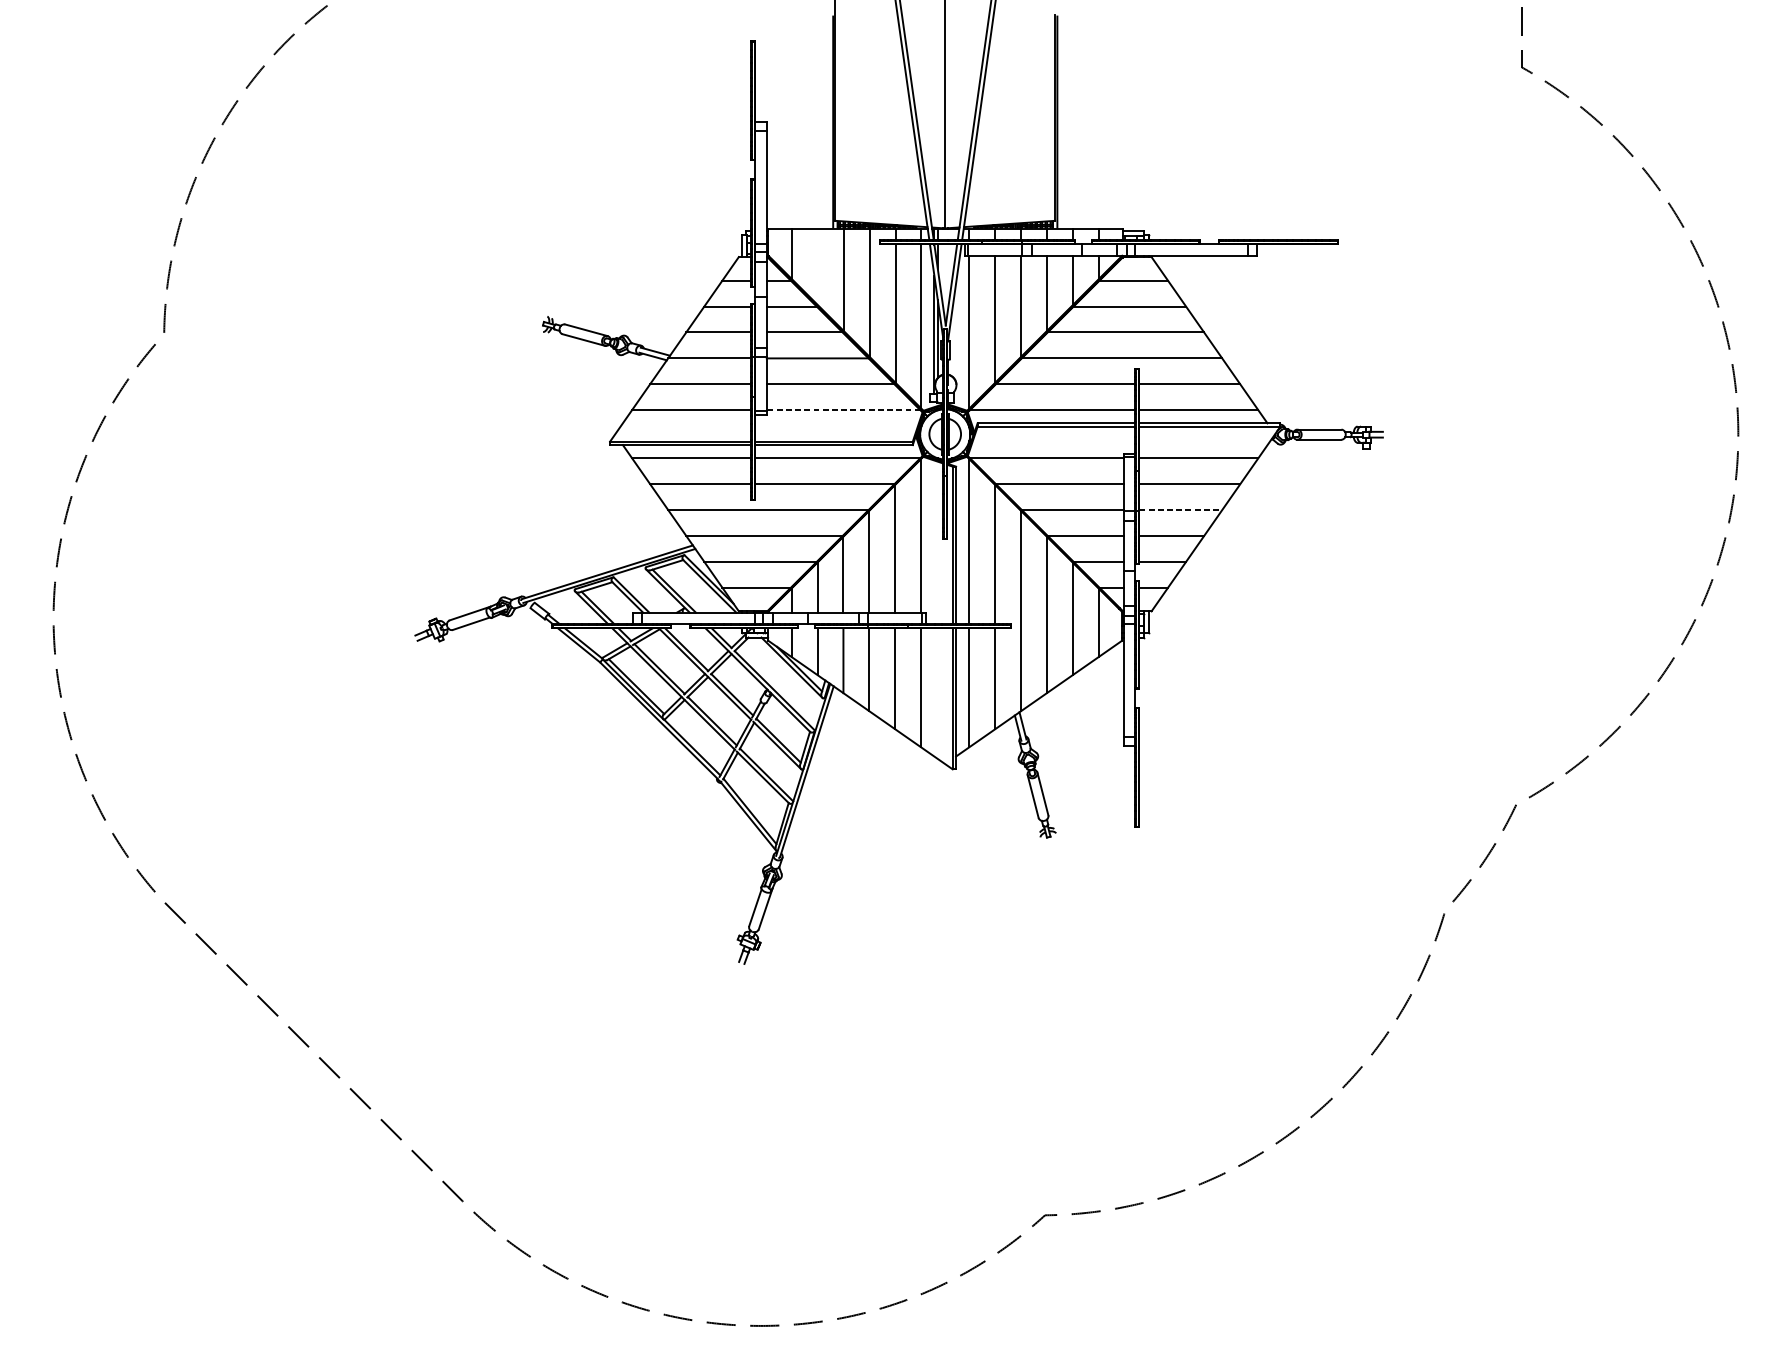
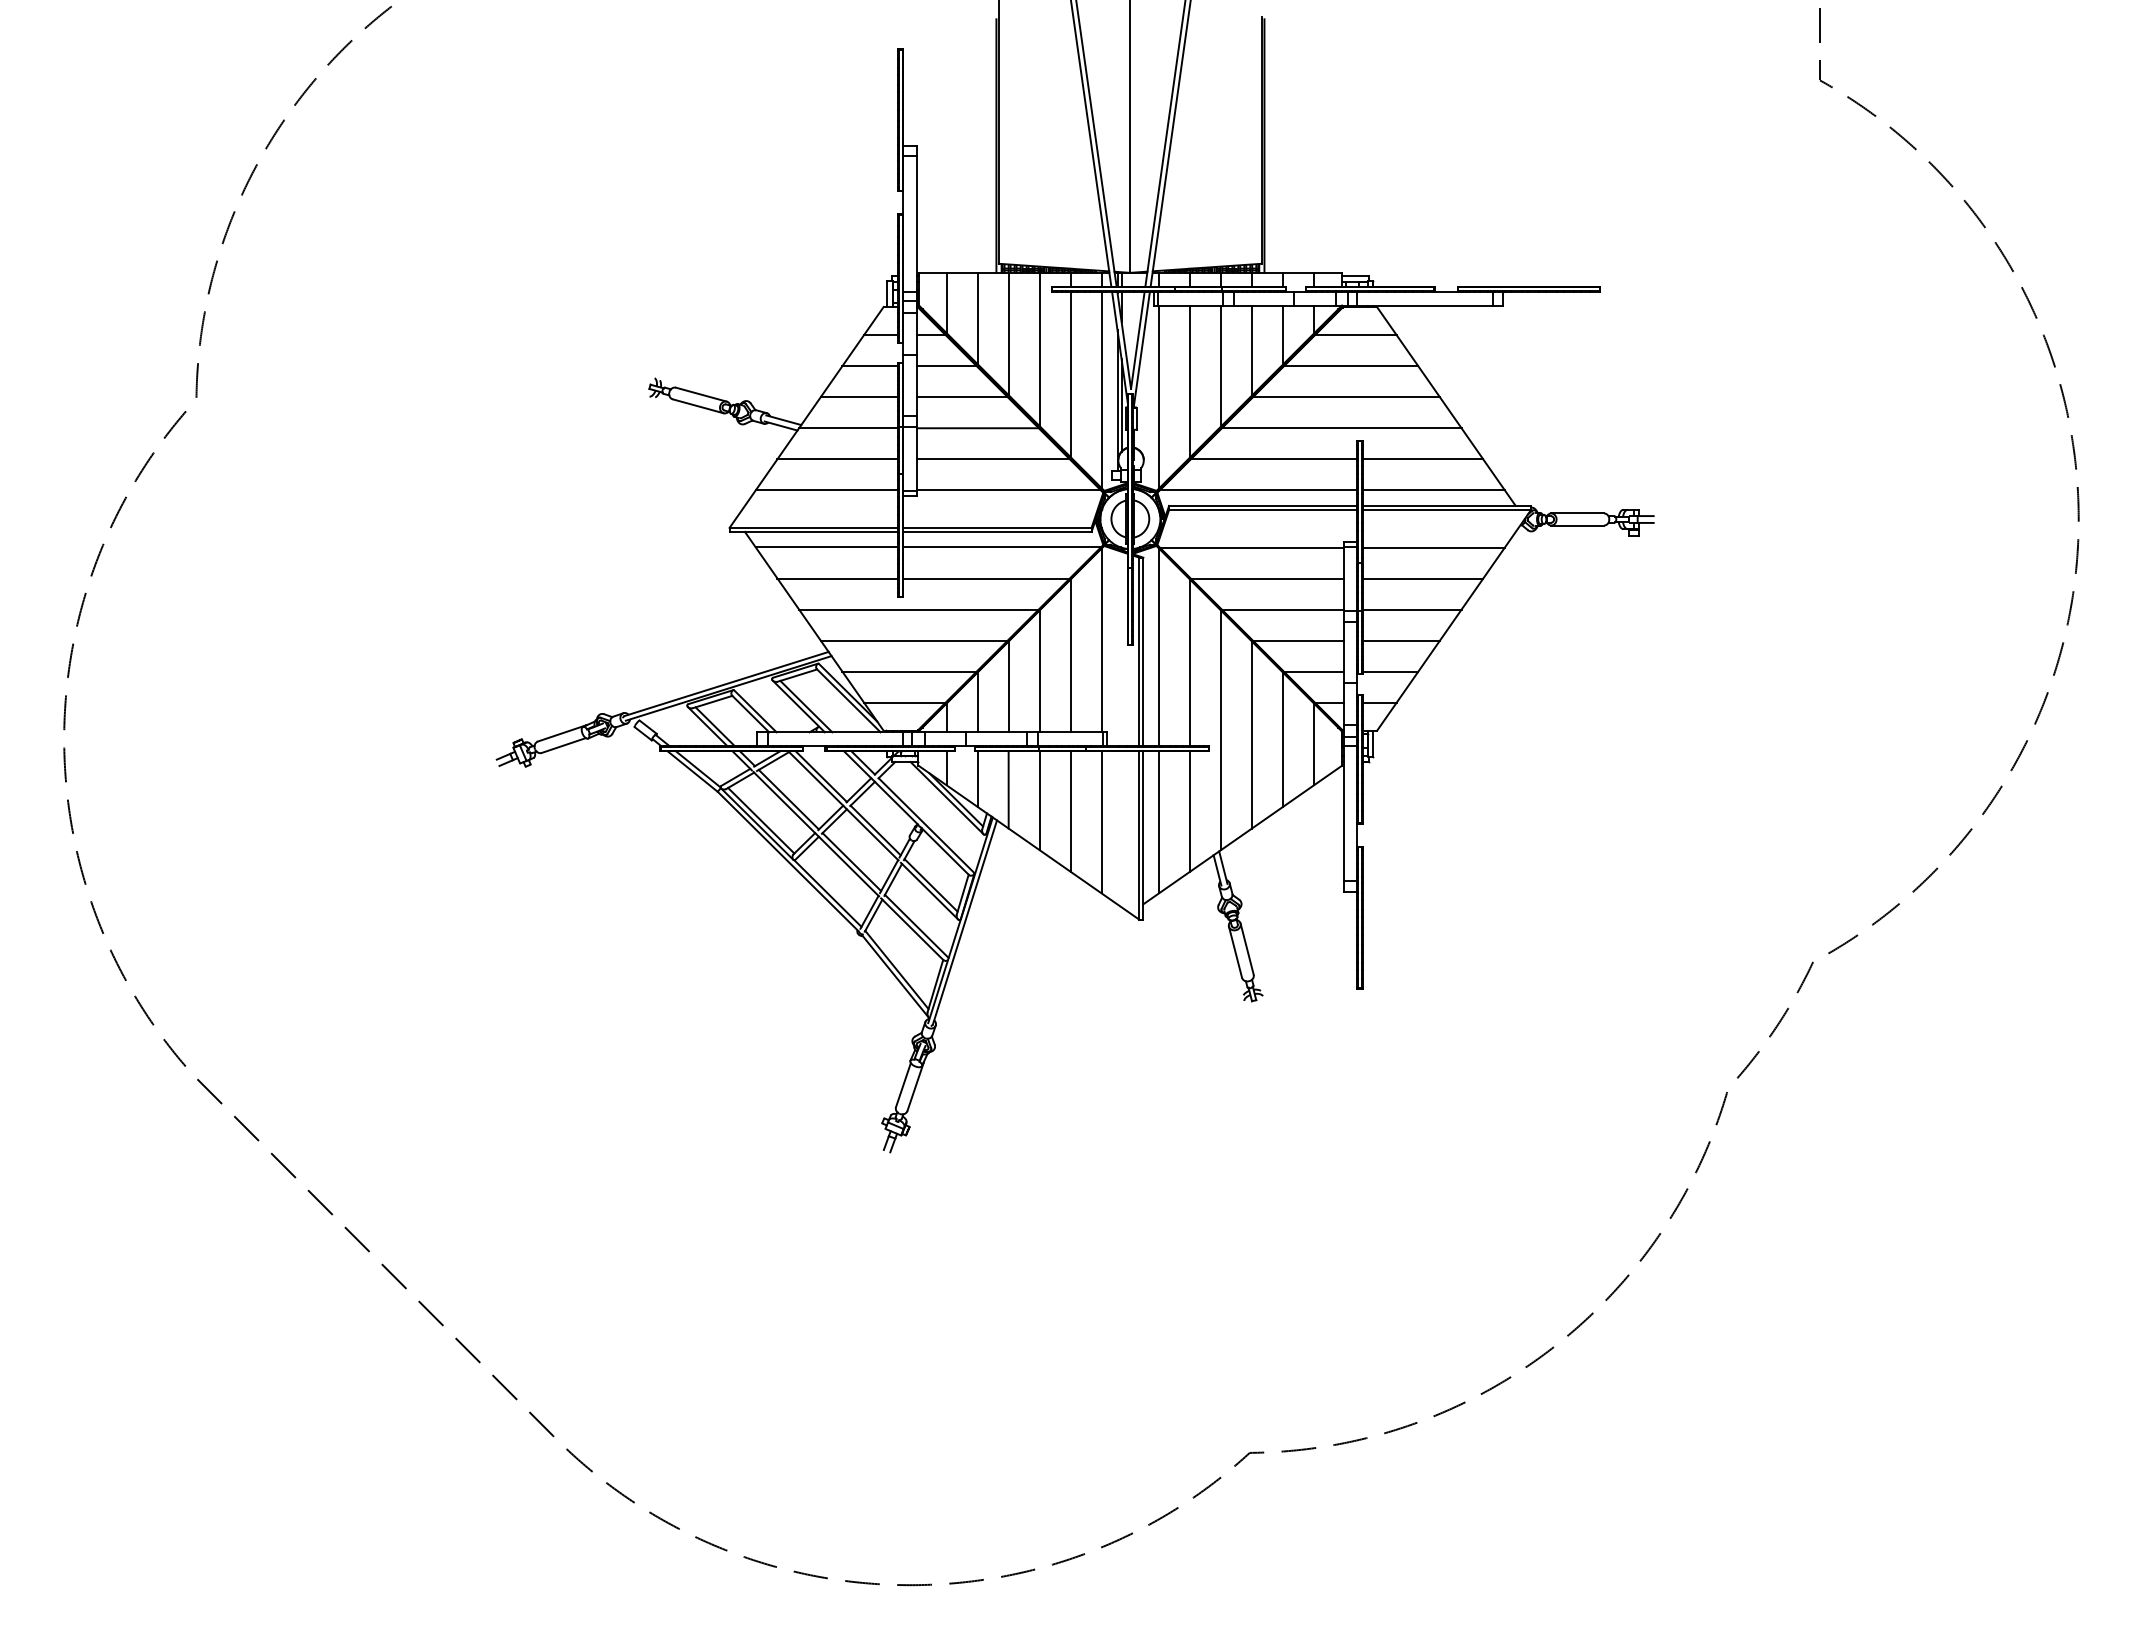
line: (817, 266) -> (977, 318), added
line: (843, 410) -> (1008, 490), dashed -> solid
line: (1181, 509) -> (1412, 609), dashed -> solid

